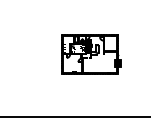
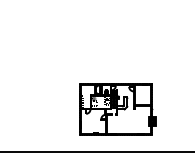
part: (91, 54) -> (118, 109), moved

